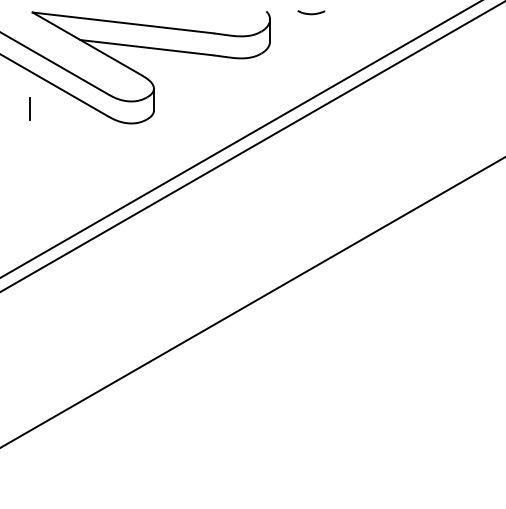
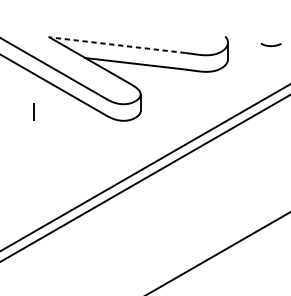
curve: (311, 13) -> (271, 45), moved
line: (122, 22) -> (116, 44), solid -> dashed
line: (29, 108) -> (33, 111), moved

